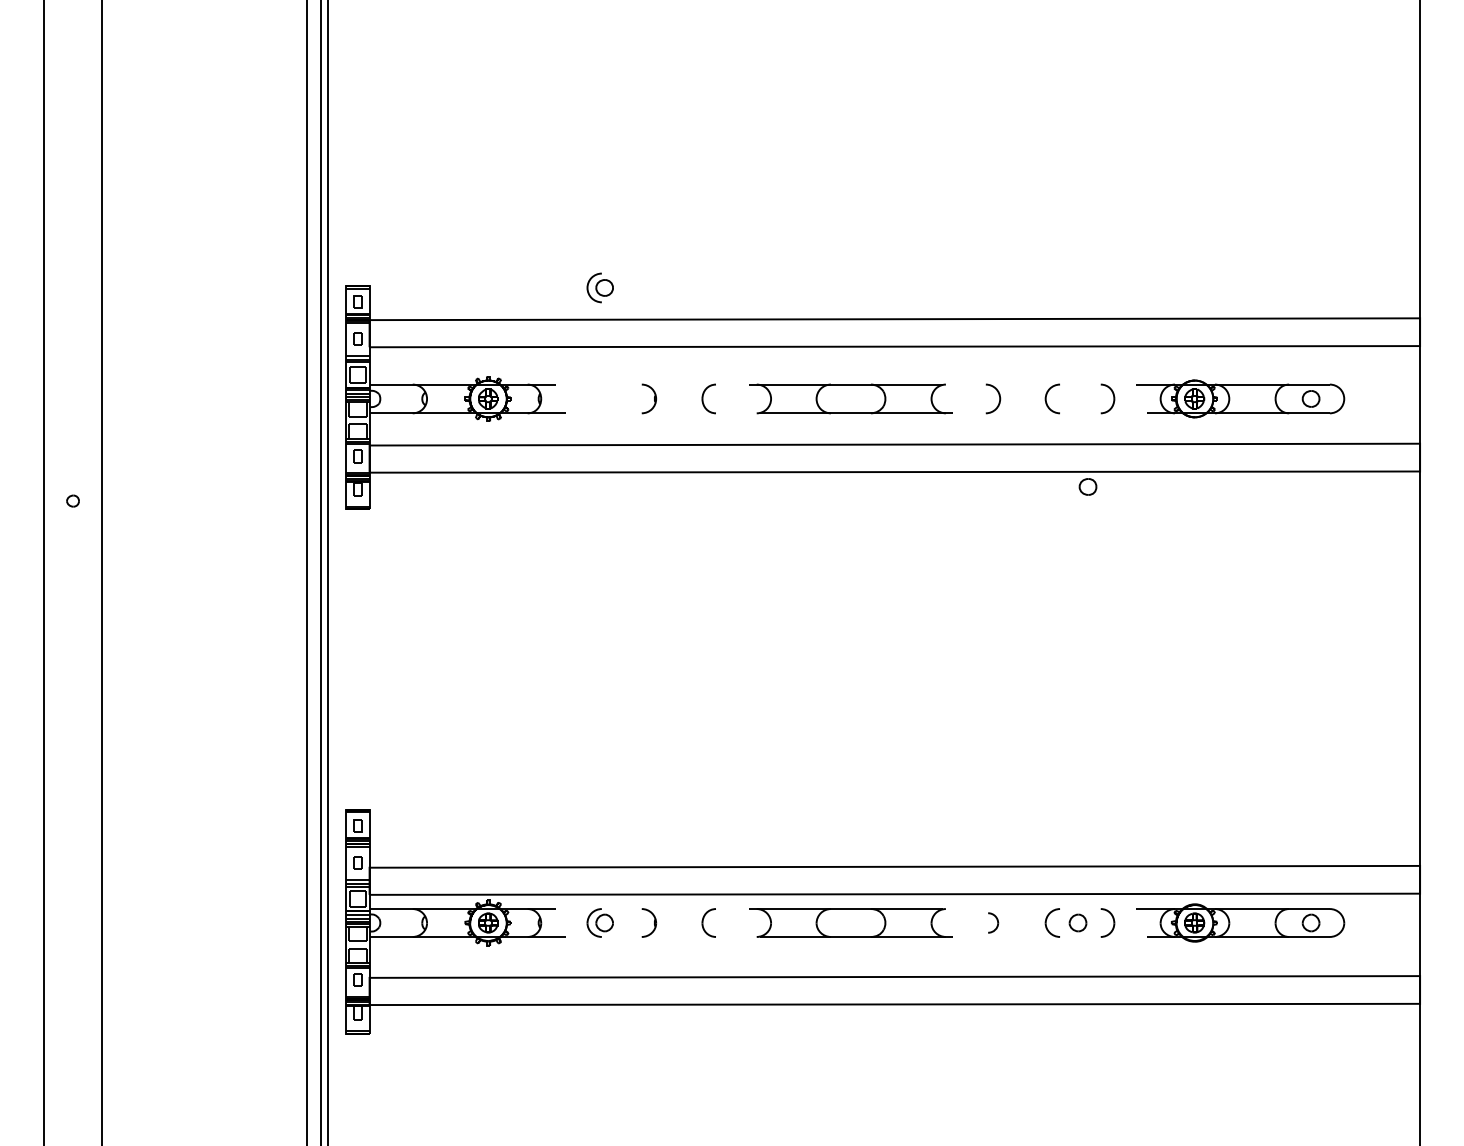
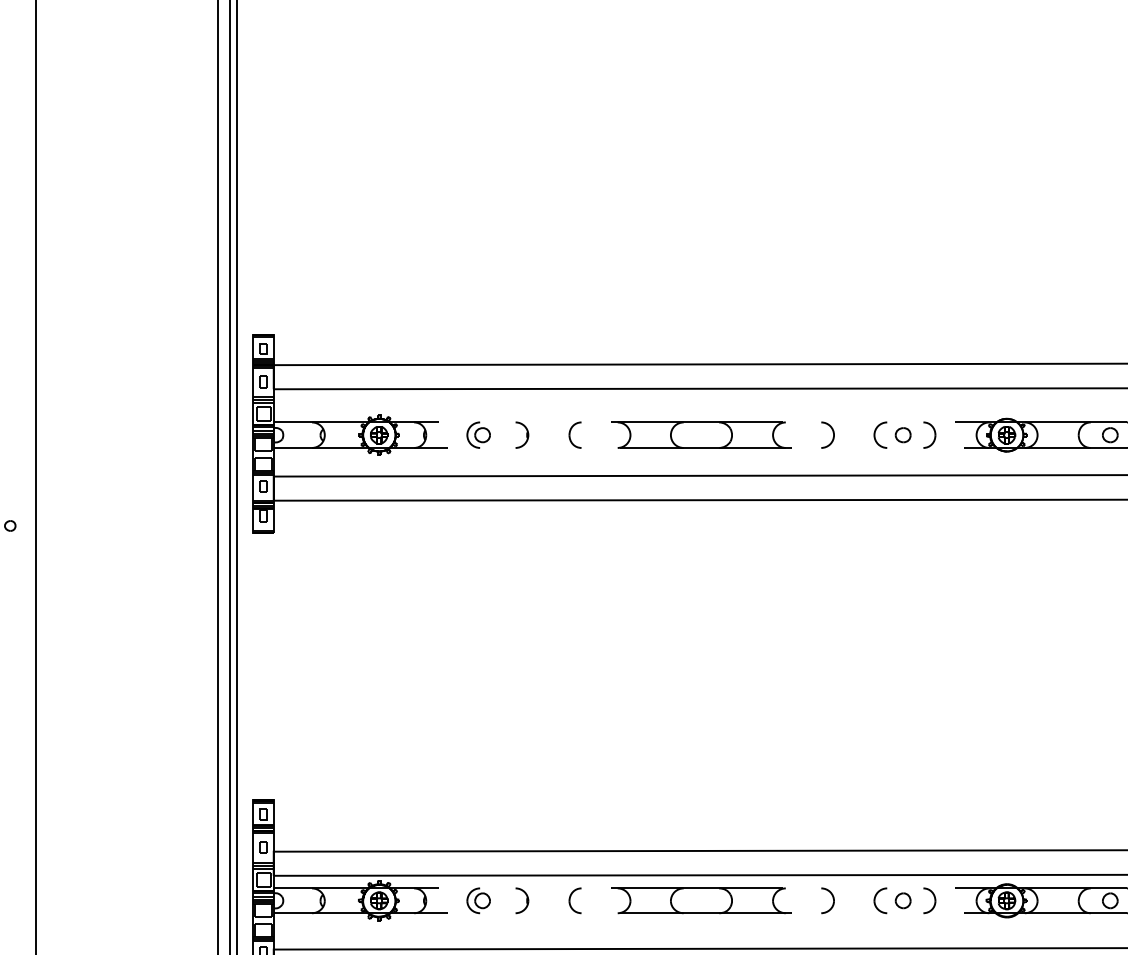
part: (599, 287) -> (478, 434), moved
part: (1087, 486) -> (902, 434), moved
part: (993, 922) -> (828, 900), size x1.43

